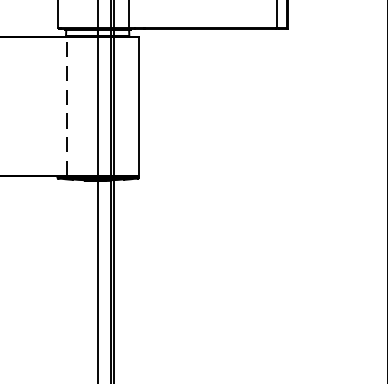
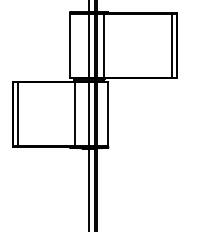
line: (66, 104) -> (74, 113), dashed -> solid

